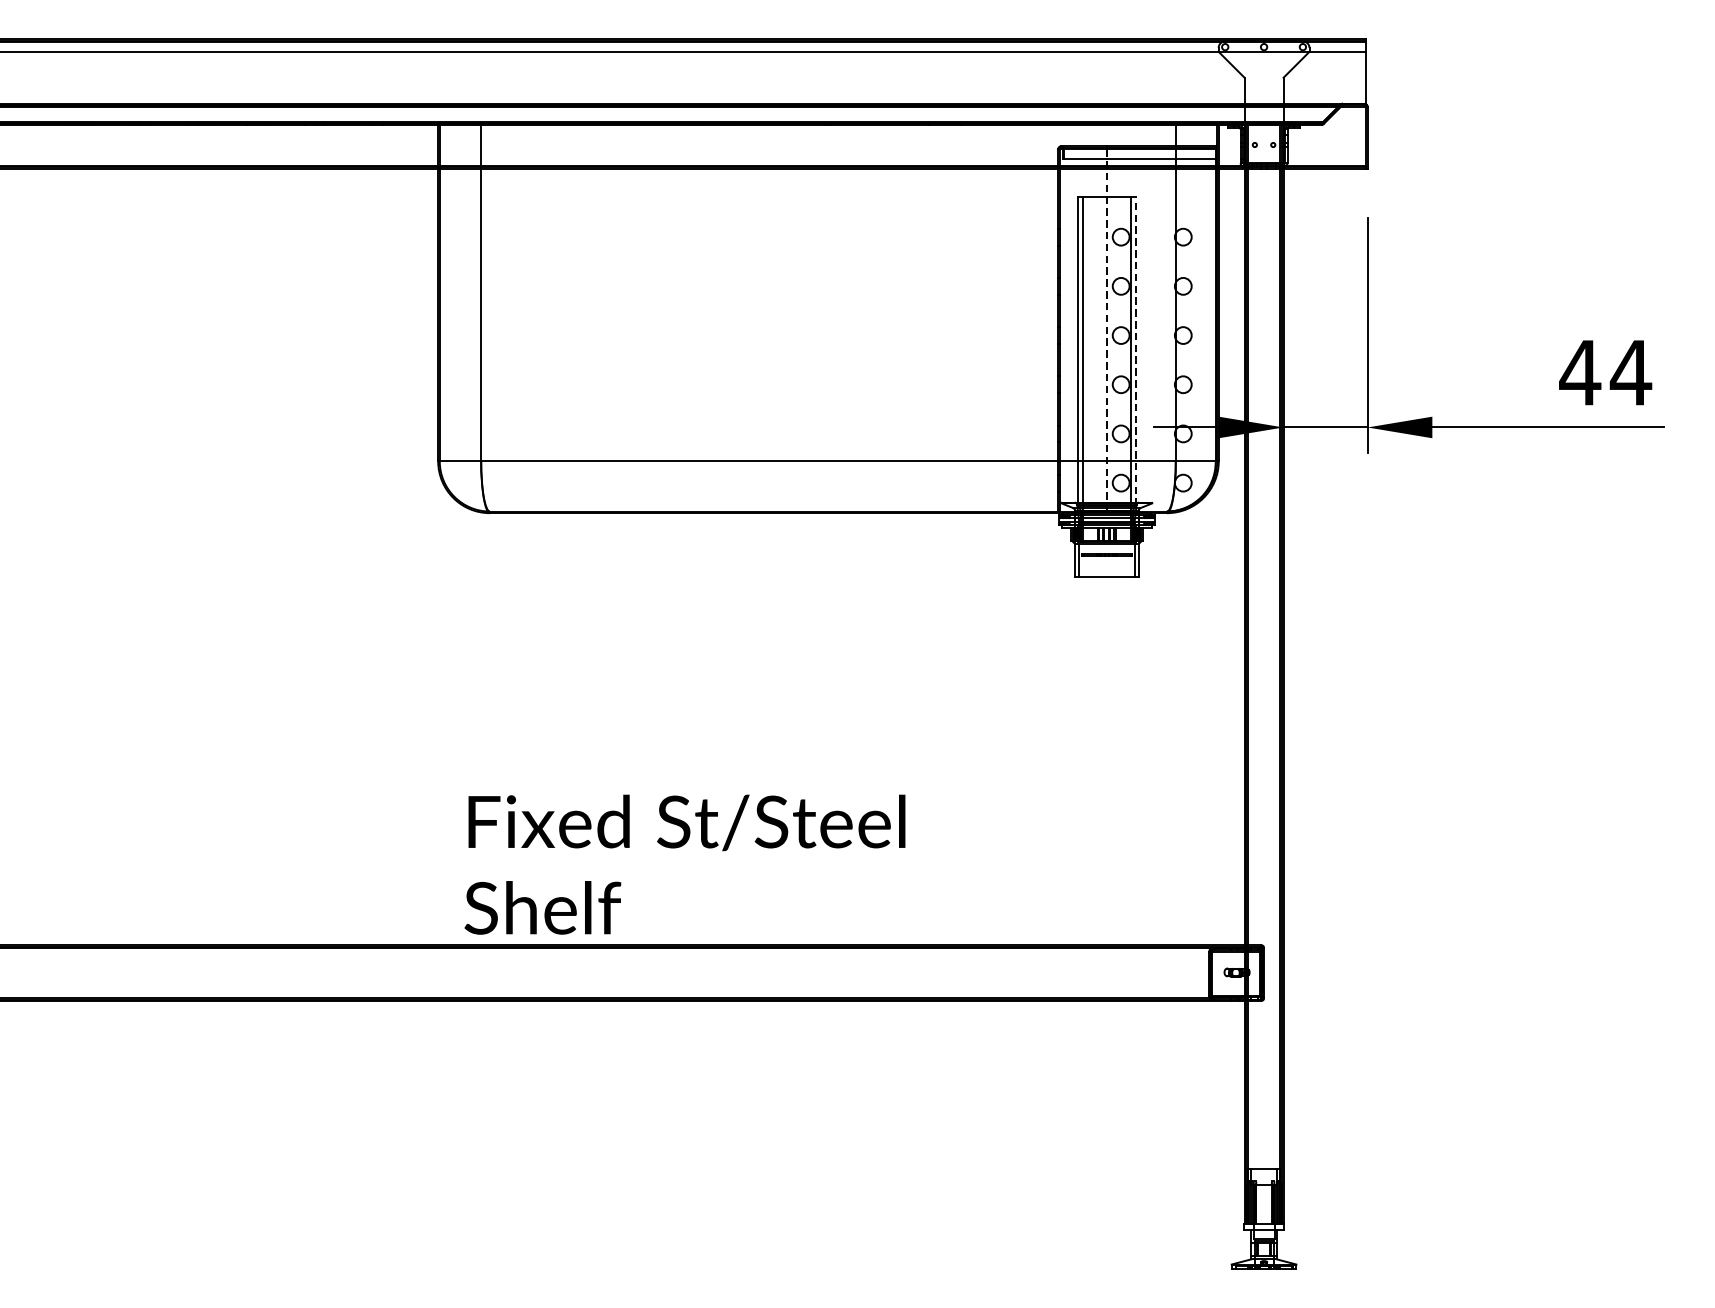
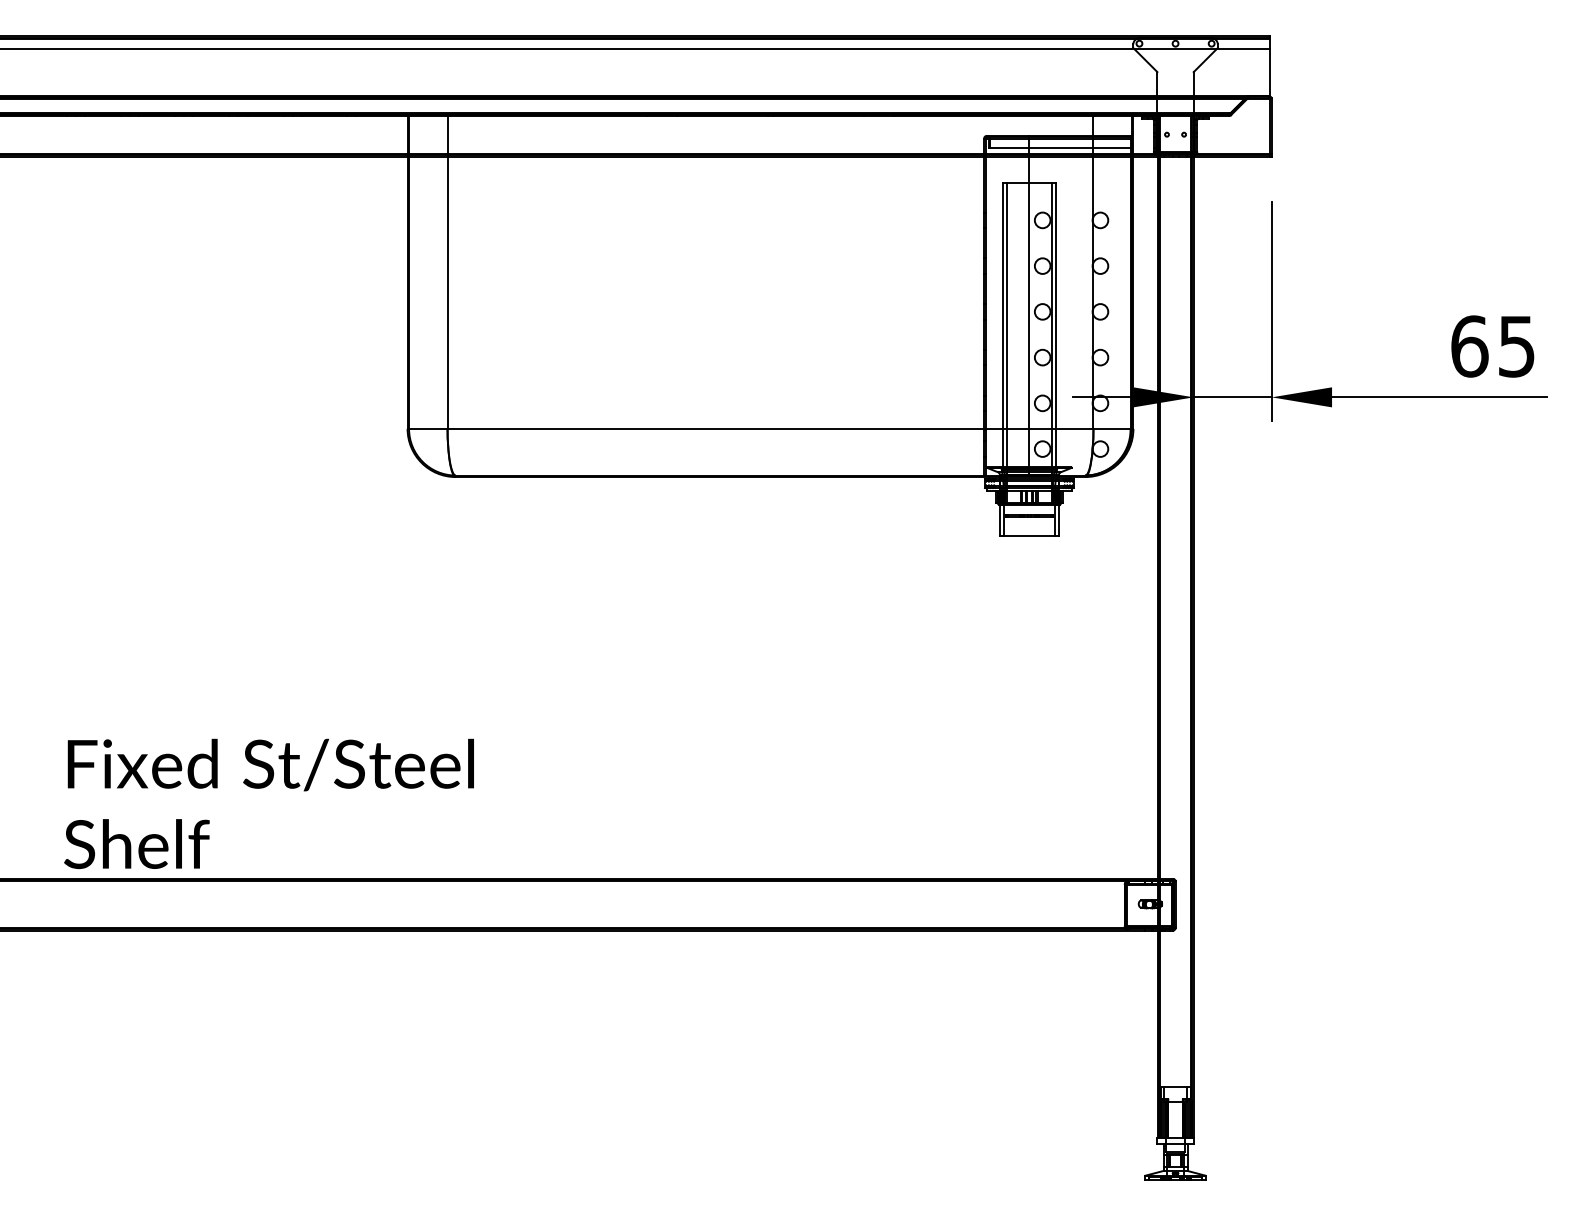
line: (1106, 330) -> (1029, 307), dashed -> solid
line: (1136, 351) -> (1056, 326), dashed -> solid
text: (1604, 372) -> (1492, 346), 44 -> 65
text: (684, 864) -> (268, 803), moved

